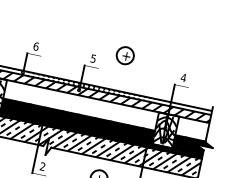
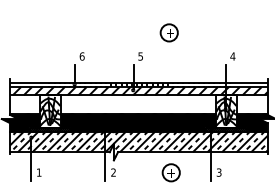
part: (124, 55) -> (168, 32), moved

